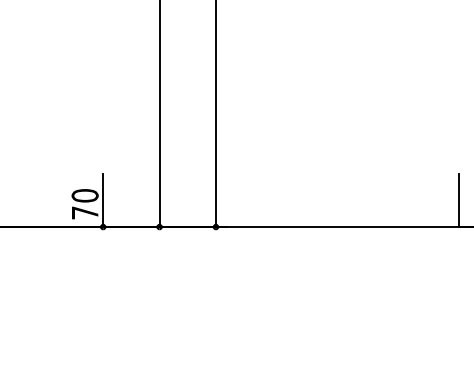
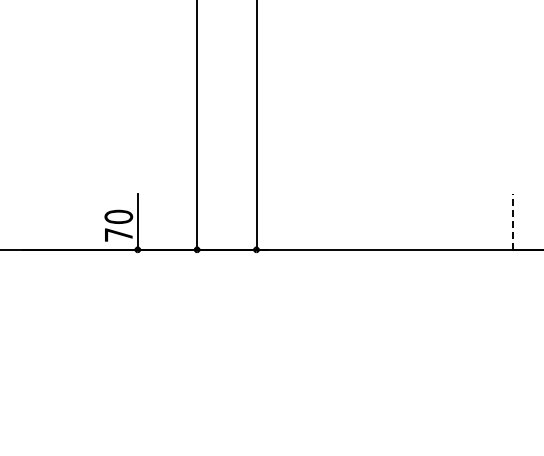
line: (459, 201) -> (512, 222), solid -> dashed

